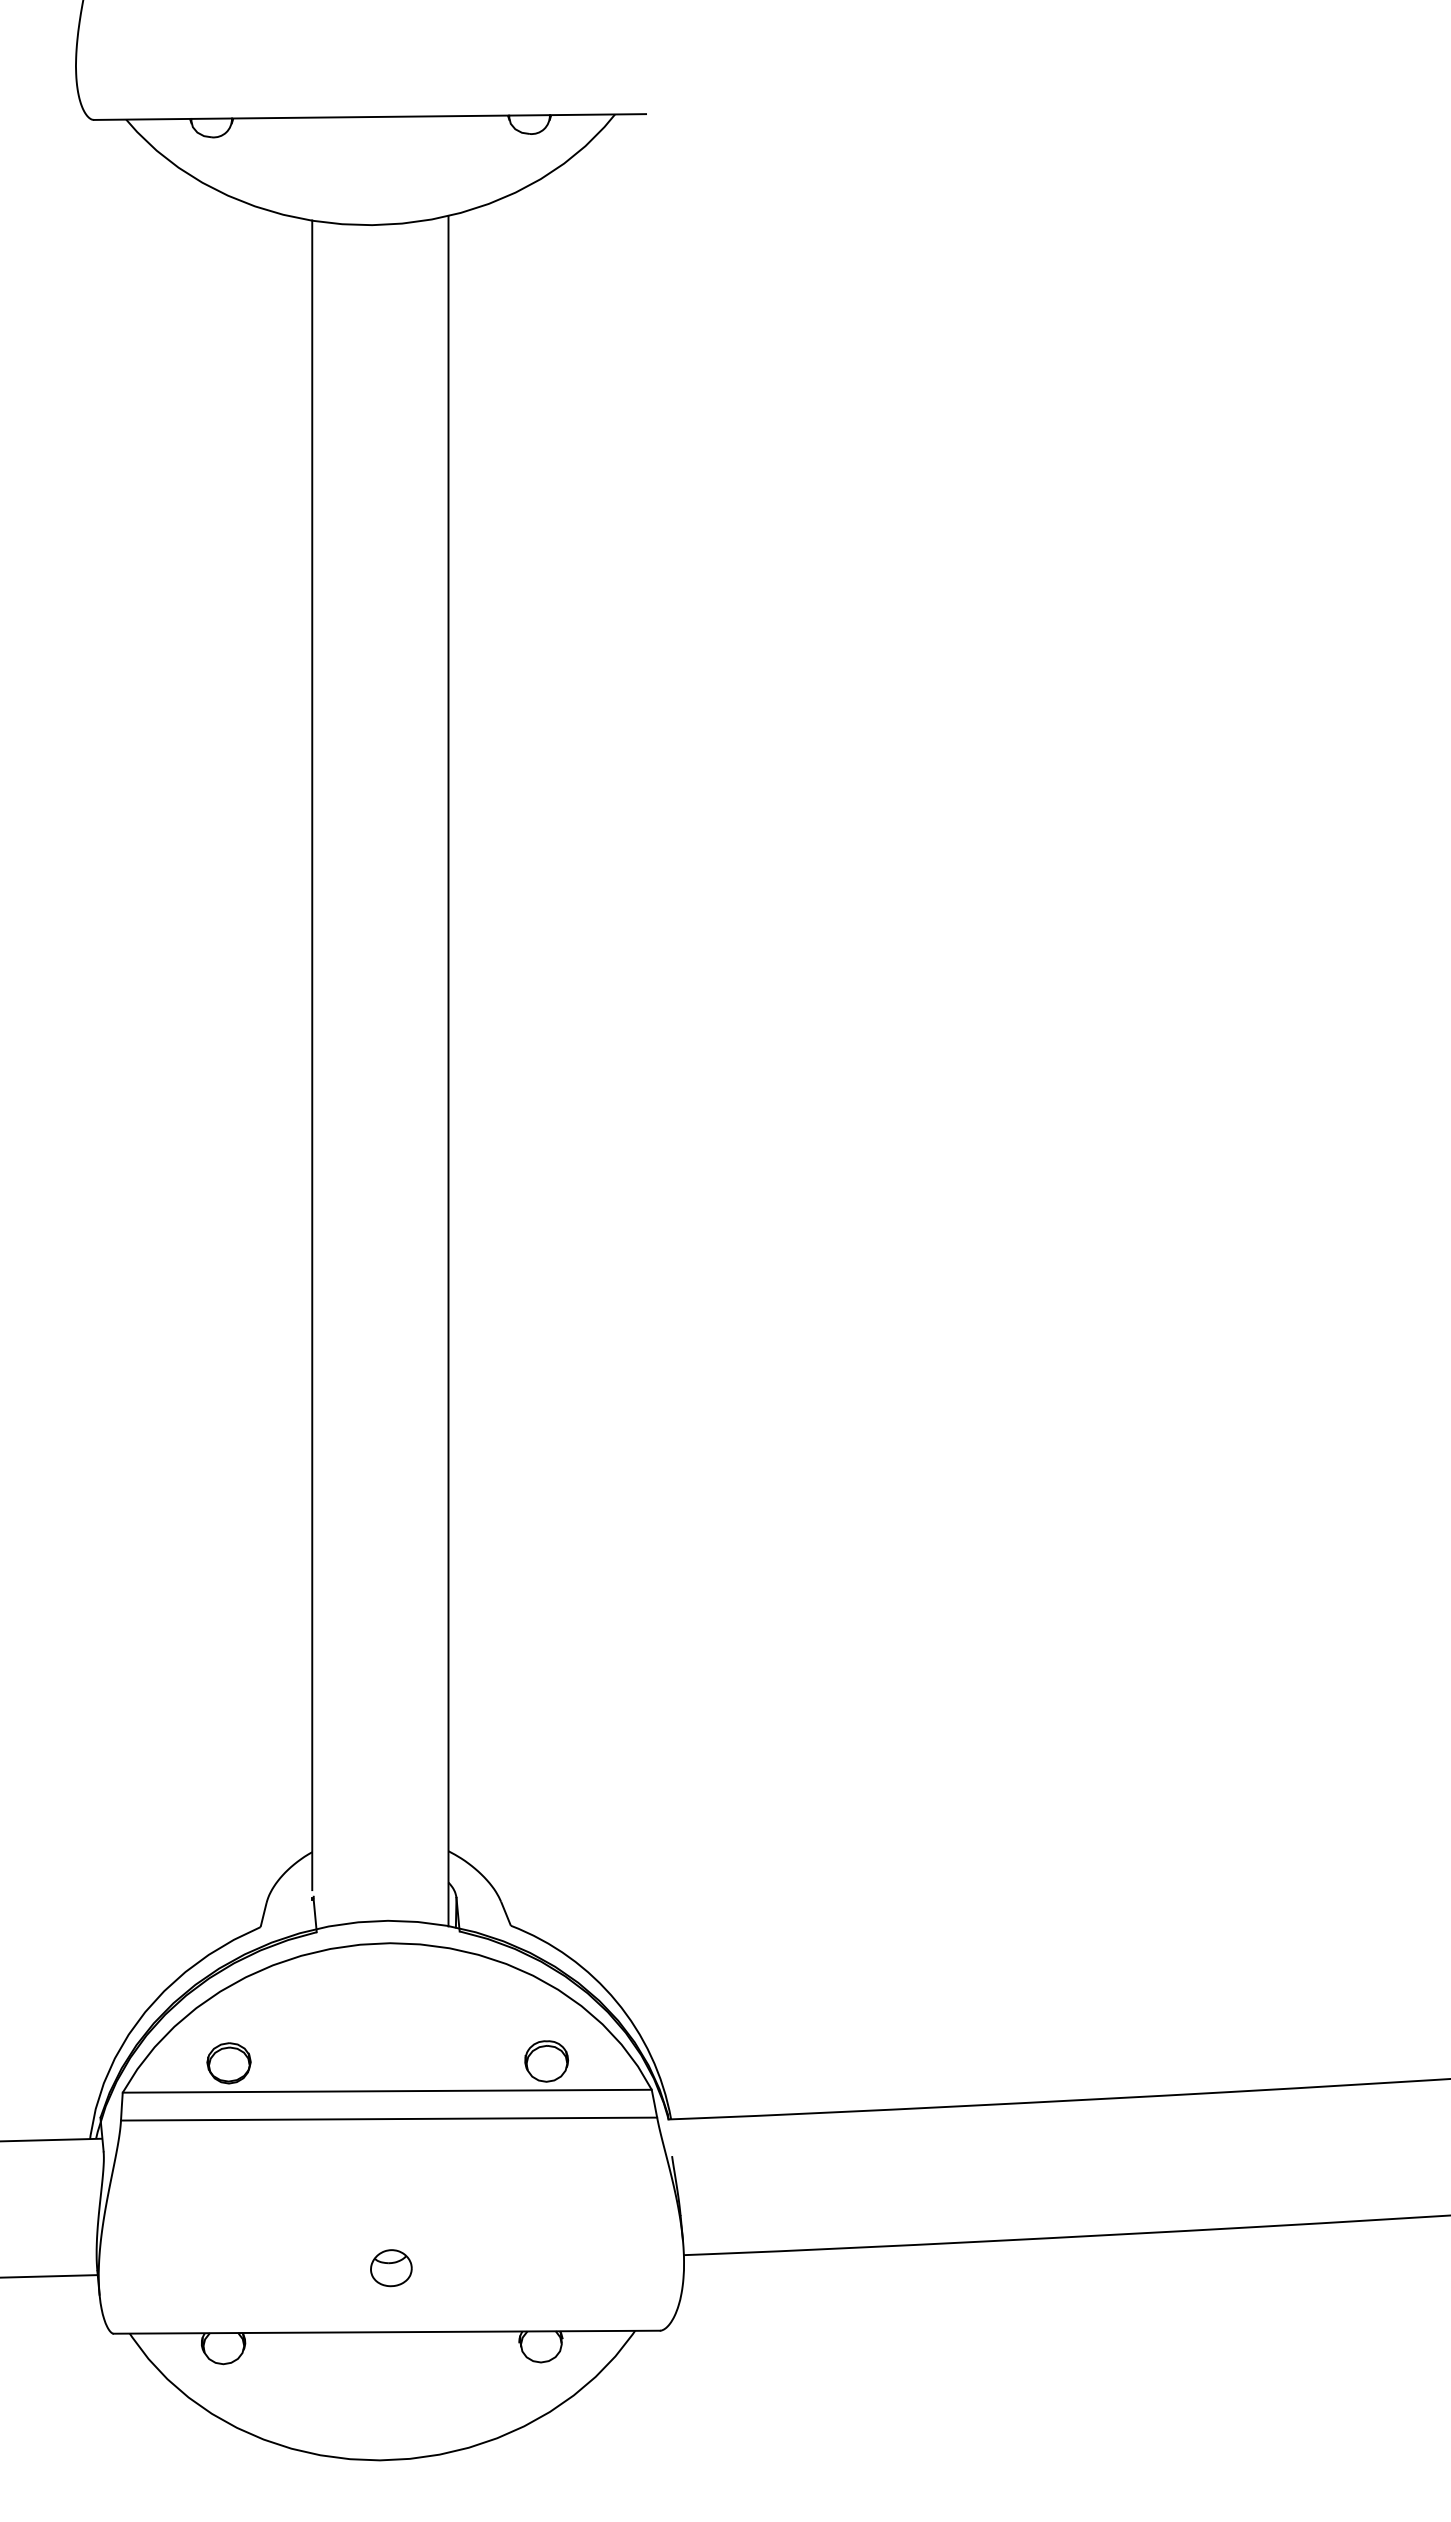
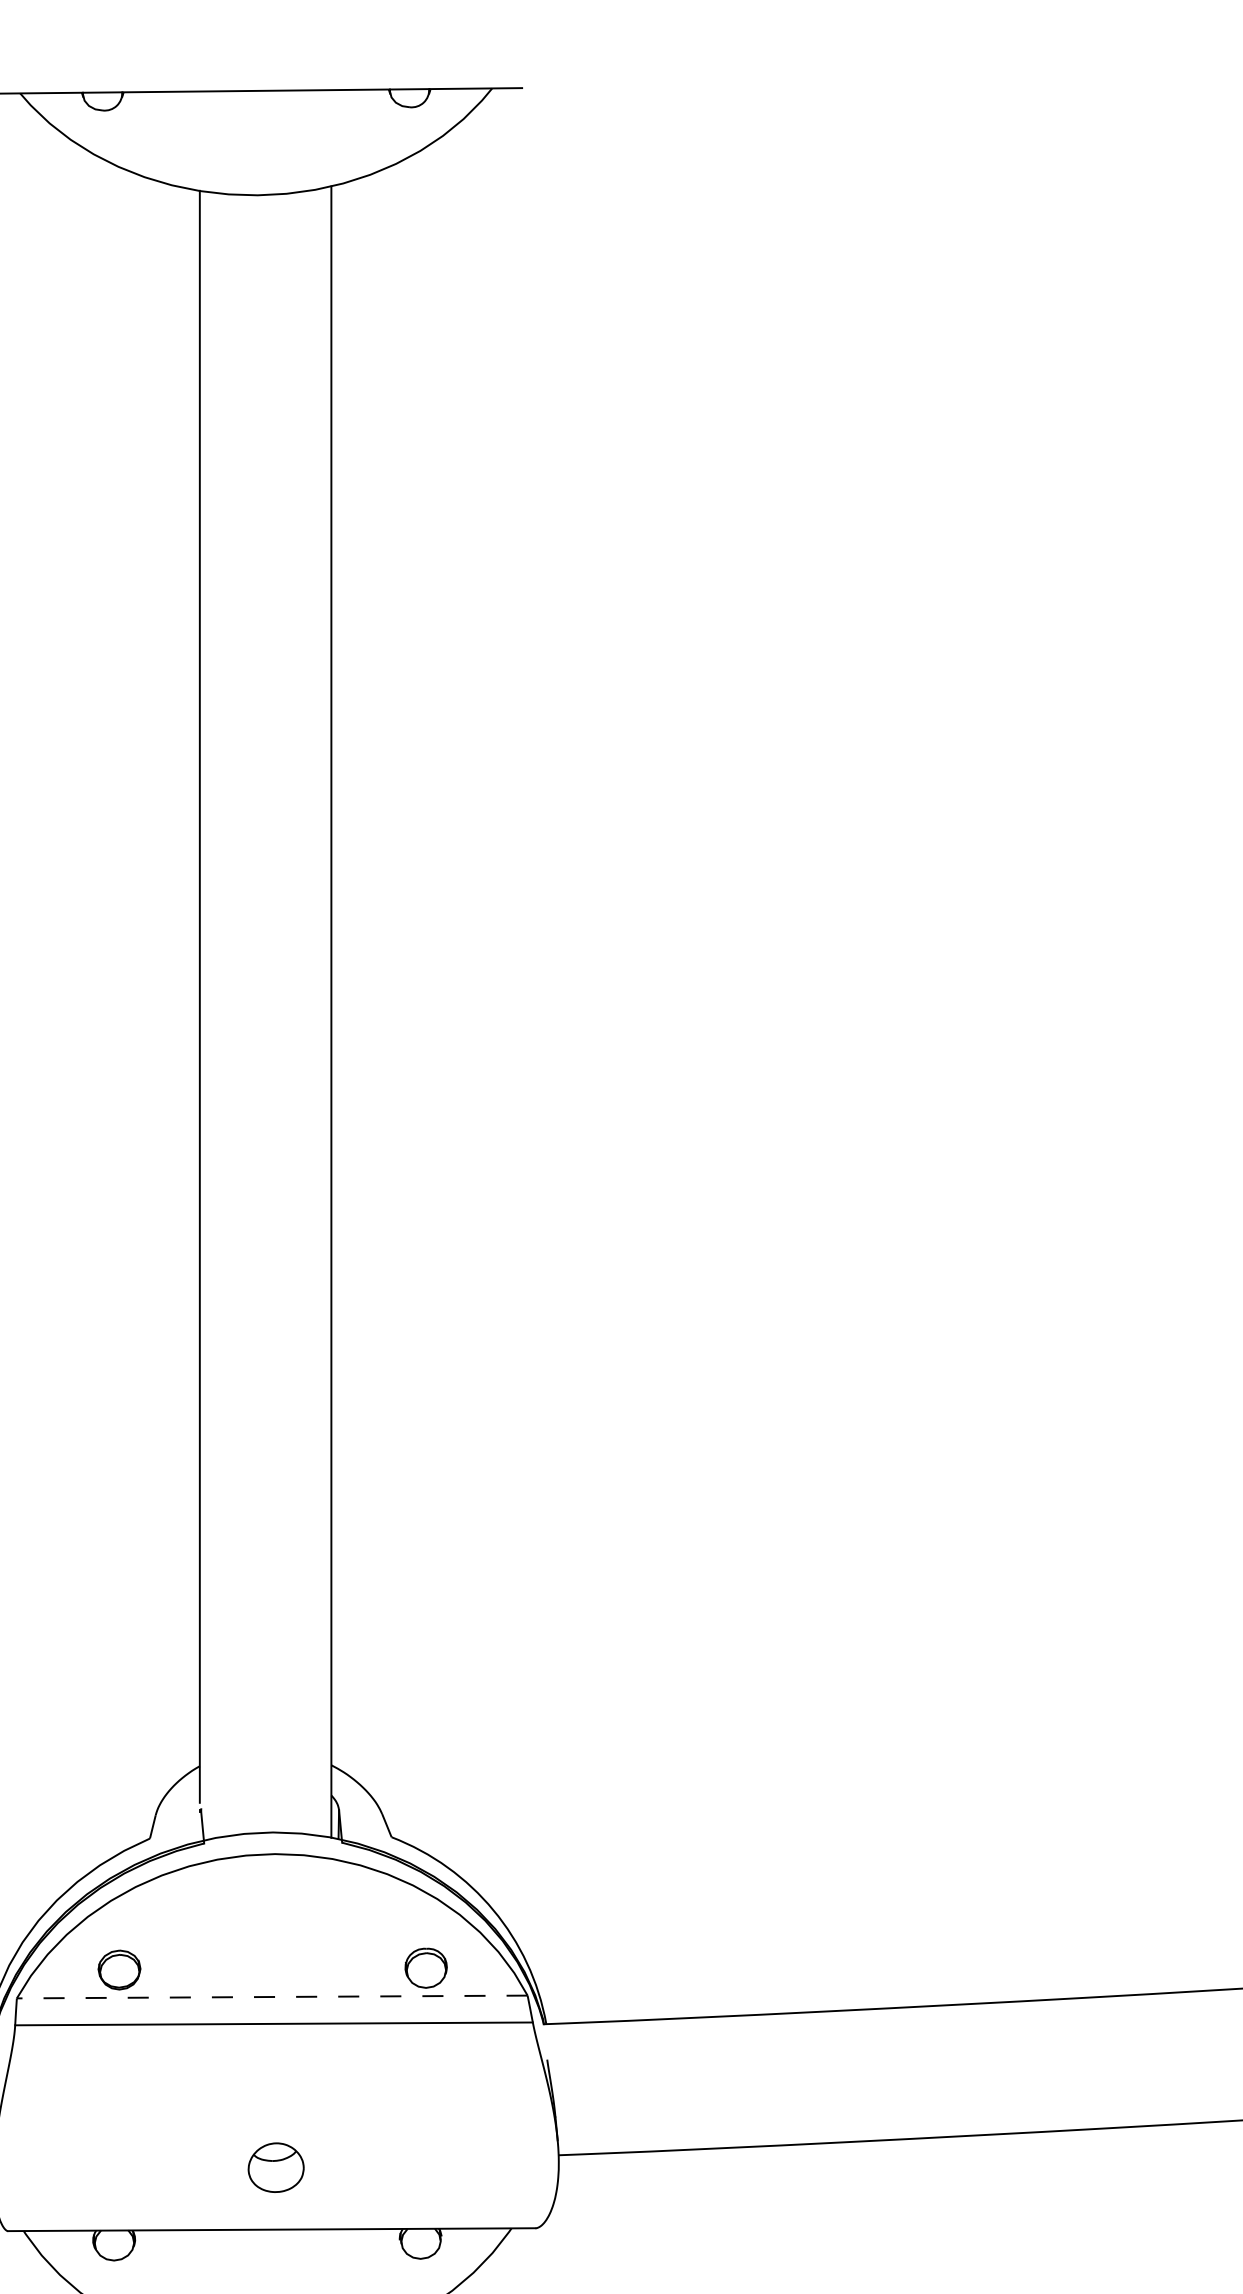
line: (387, 2091) -> (272, 1997), solid -> dashed
part: (391, 2268) -> (276, 2168), size x1.4

